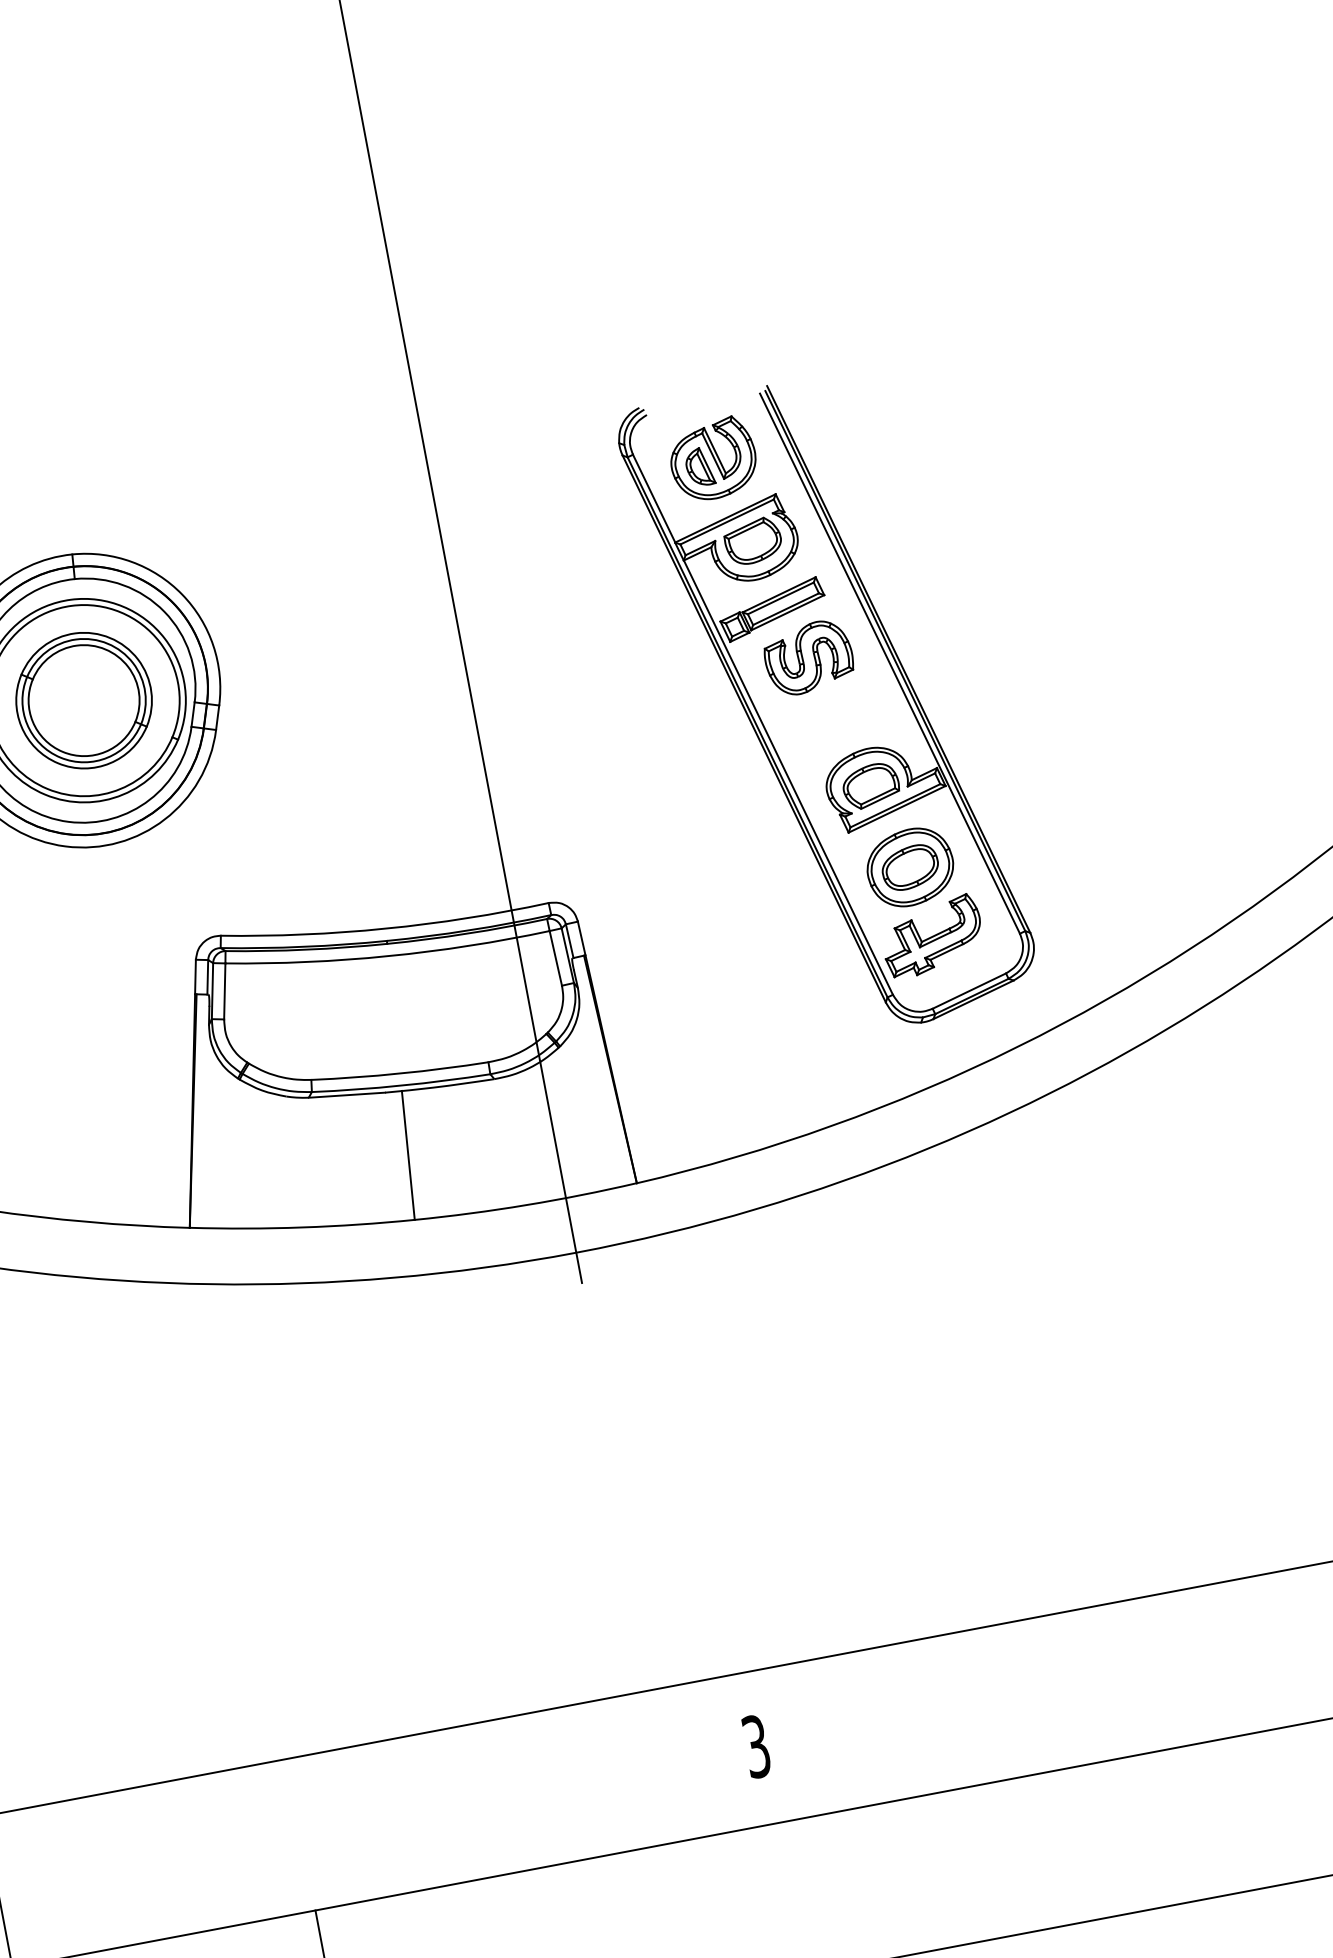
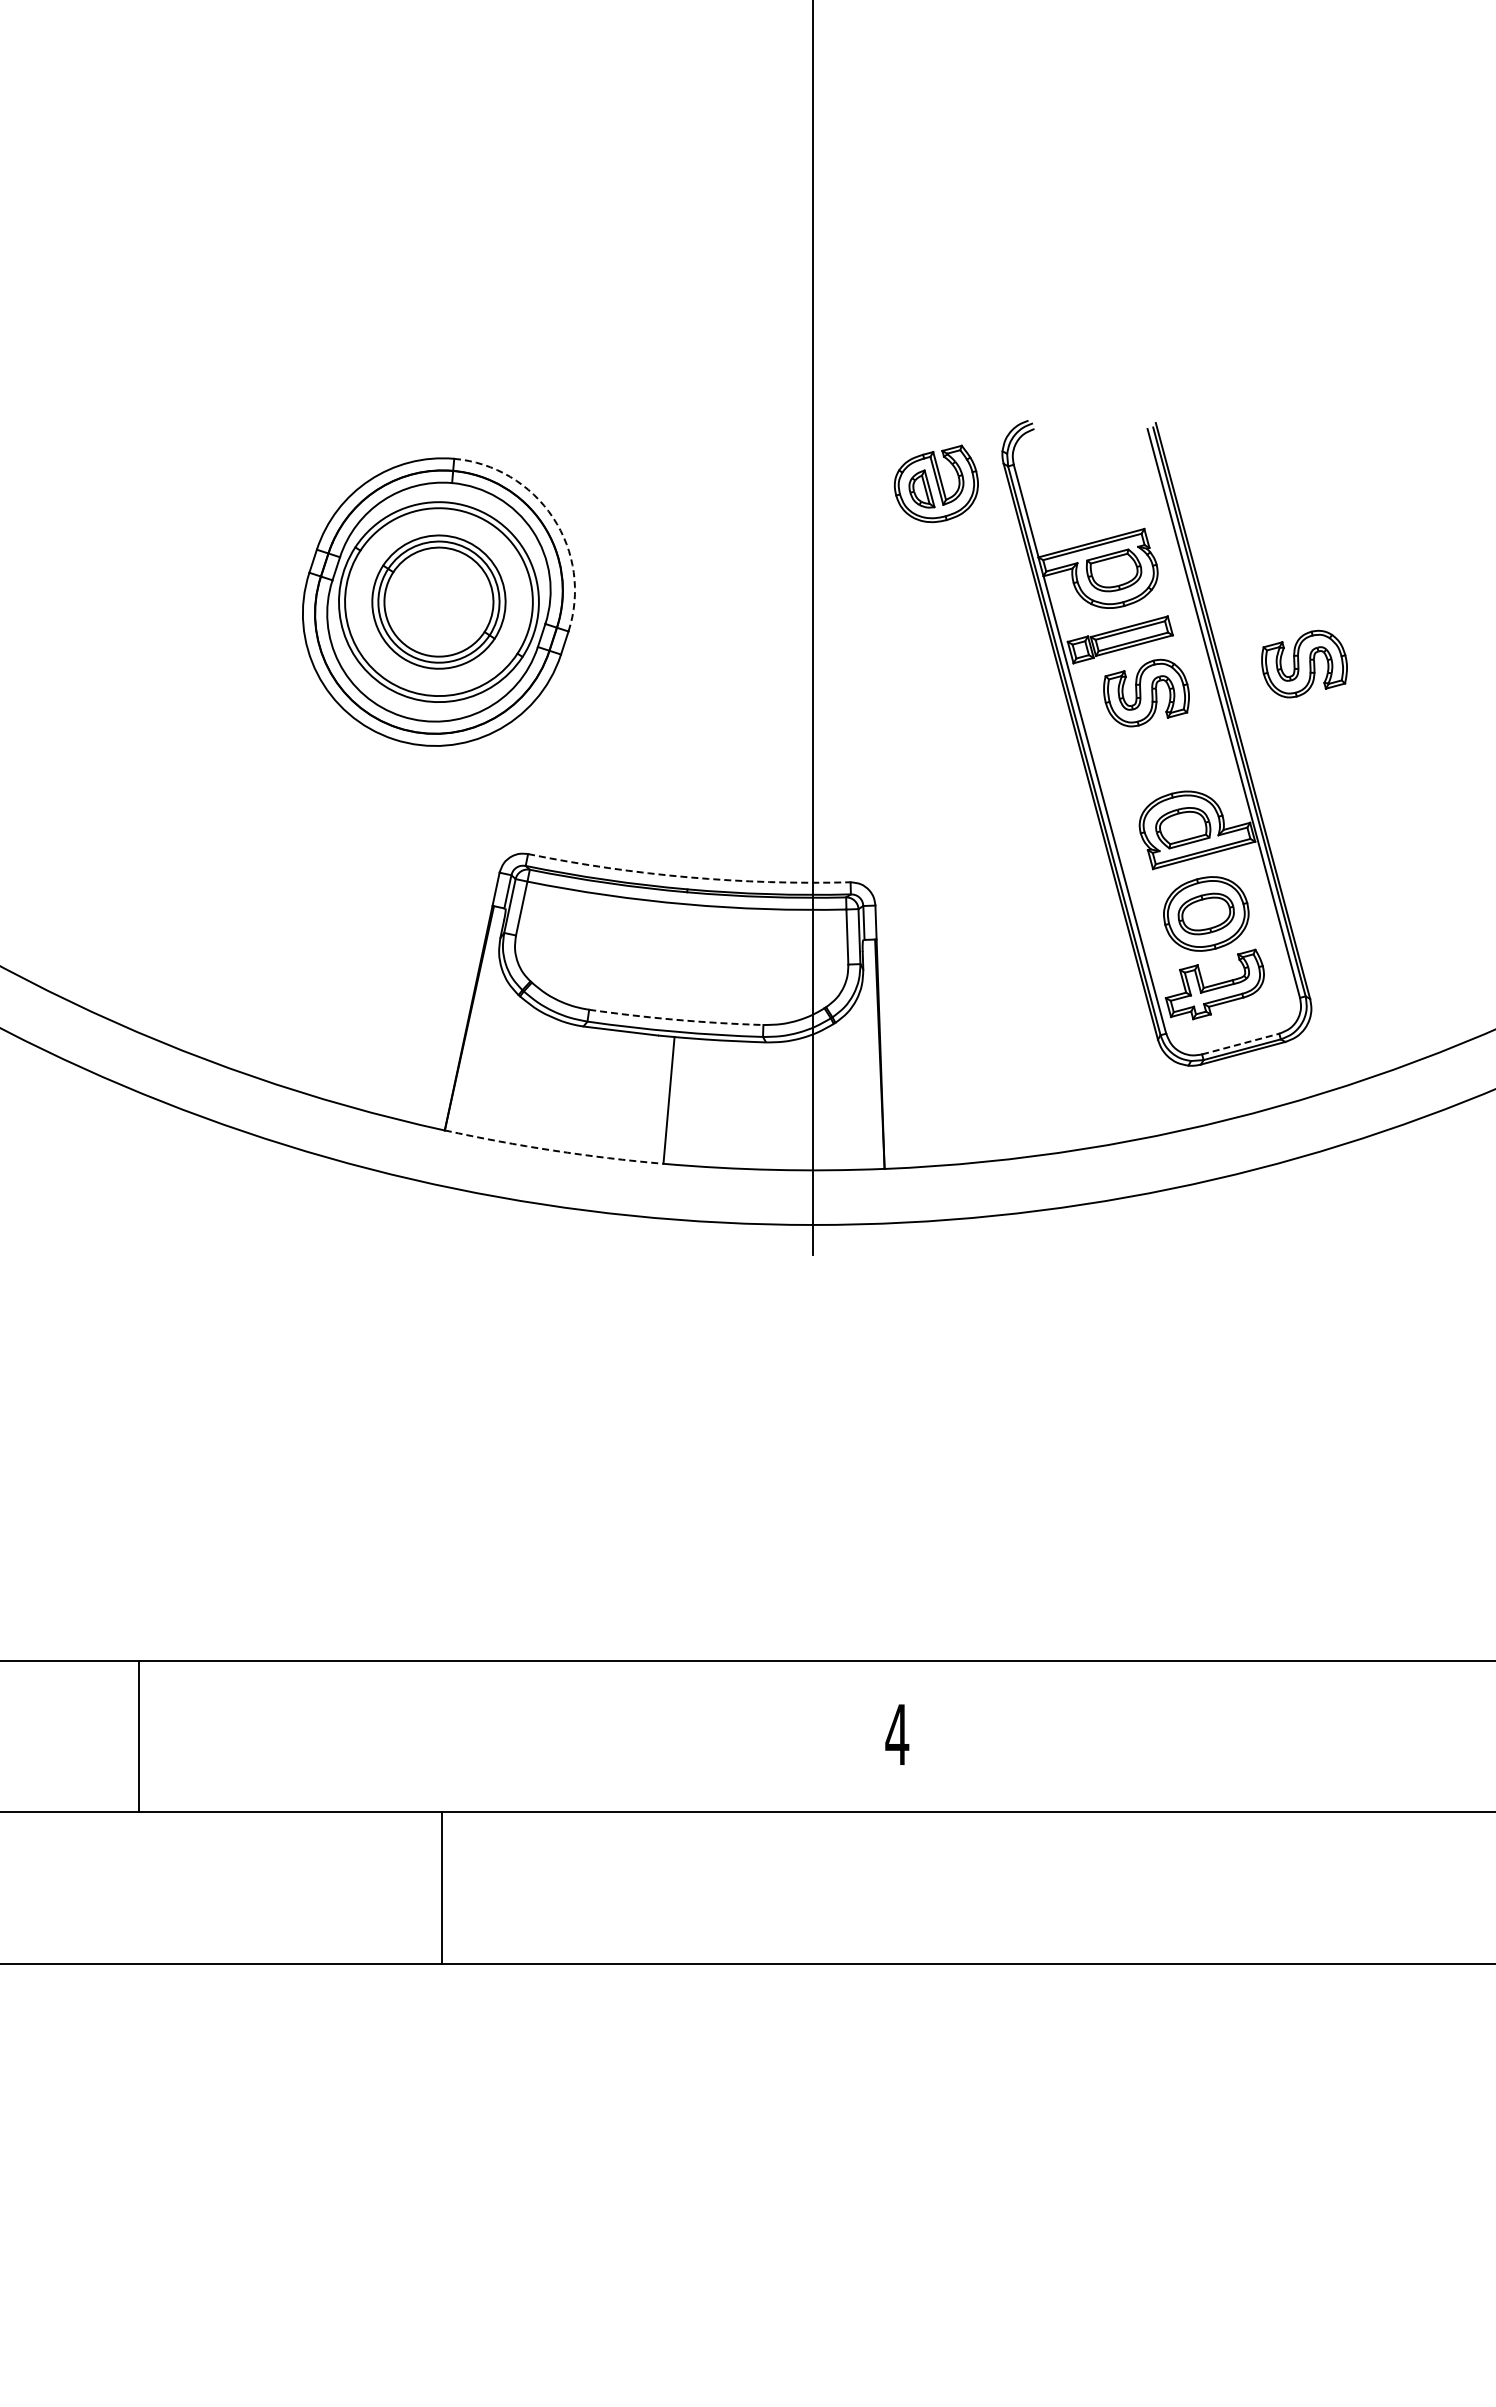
part: (712, 459) -> (935, 483), moved
arc: (182, 594) -> (553, 517), solid -> dashed
part: (961, 598) -> (1304, 663), added
arc: (385, 928) -> (688, 877), solid -> dashed
line: (969, 991) -> (1240, 1044), solid -> dashed
arc: (400, 1073) -> (676, 1019), solid -> dashed
arc: (302, 1227) -> (553, 1150), solid -> dashed
text: (756, 1746) -> (897, 1734), 3 -> 4

